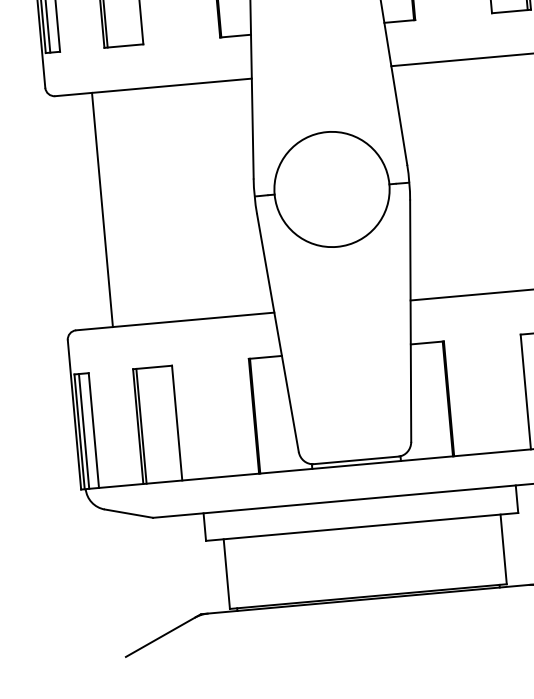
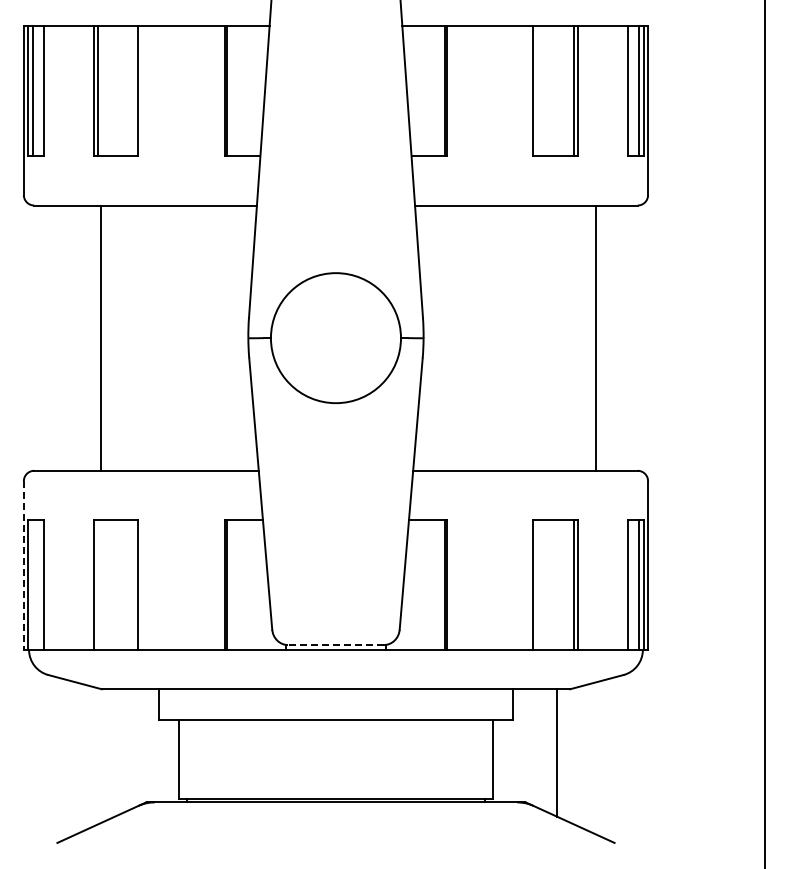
line: (102, 209) -> (100, 337), moved
line: (74, 414) -> (23, 565), solid -> dashed
line: (141, 426) -> (98, 585), removed
line: (84, 431) -> (33, 585), removed
line: (355, 460) -> (335, 645), solid -> dashed

